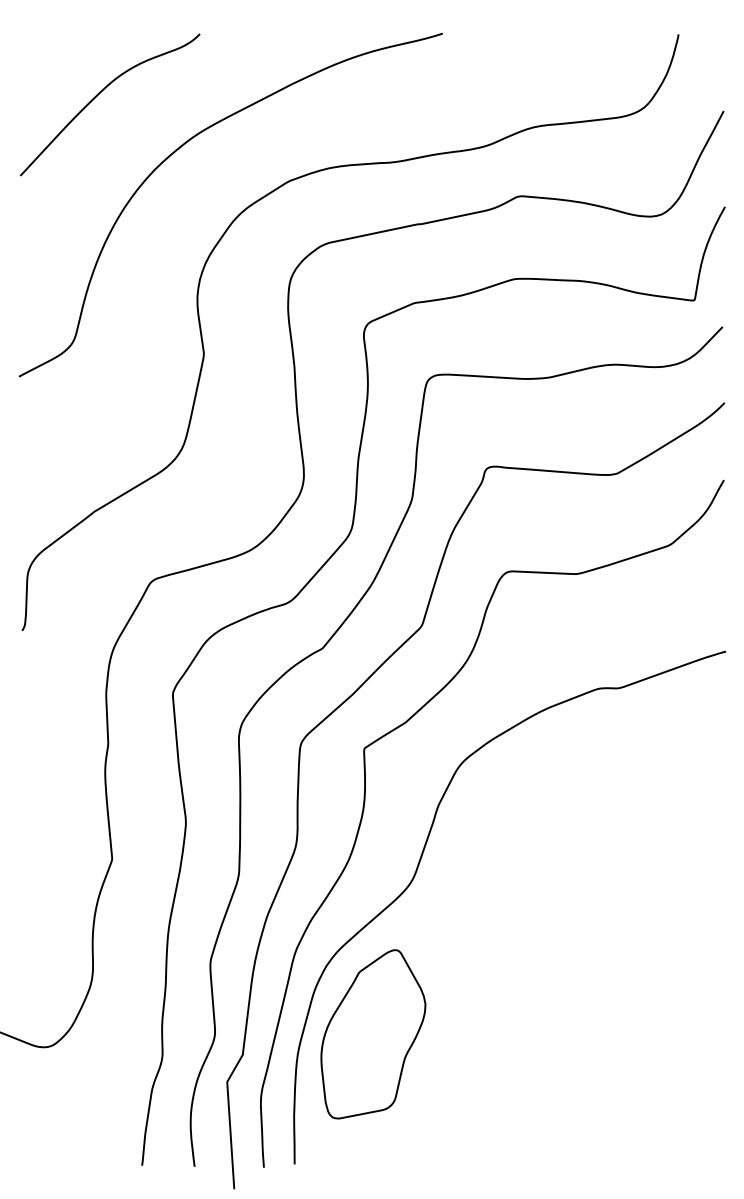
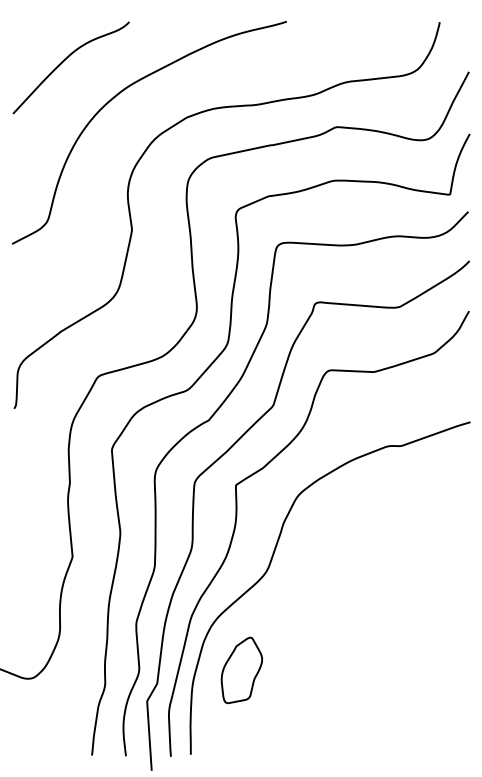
part: (372, 1034) -> (241, 670), size x0.6

